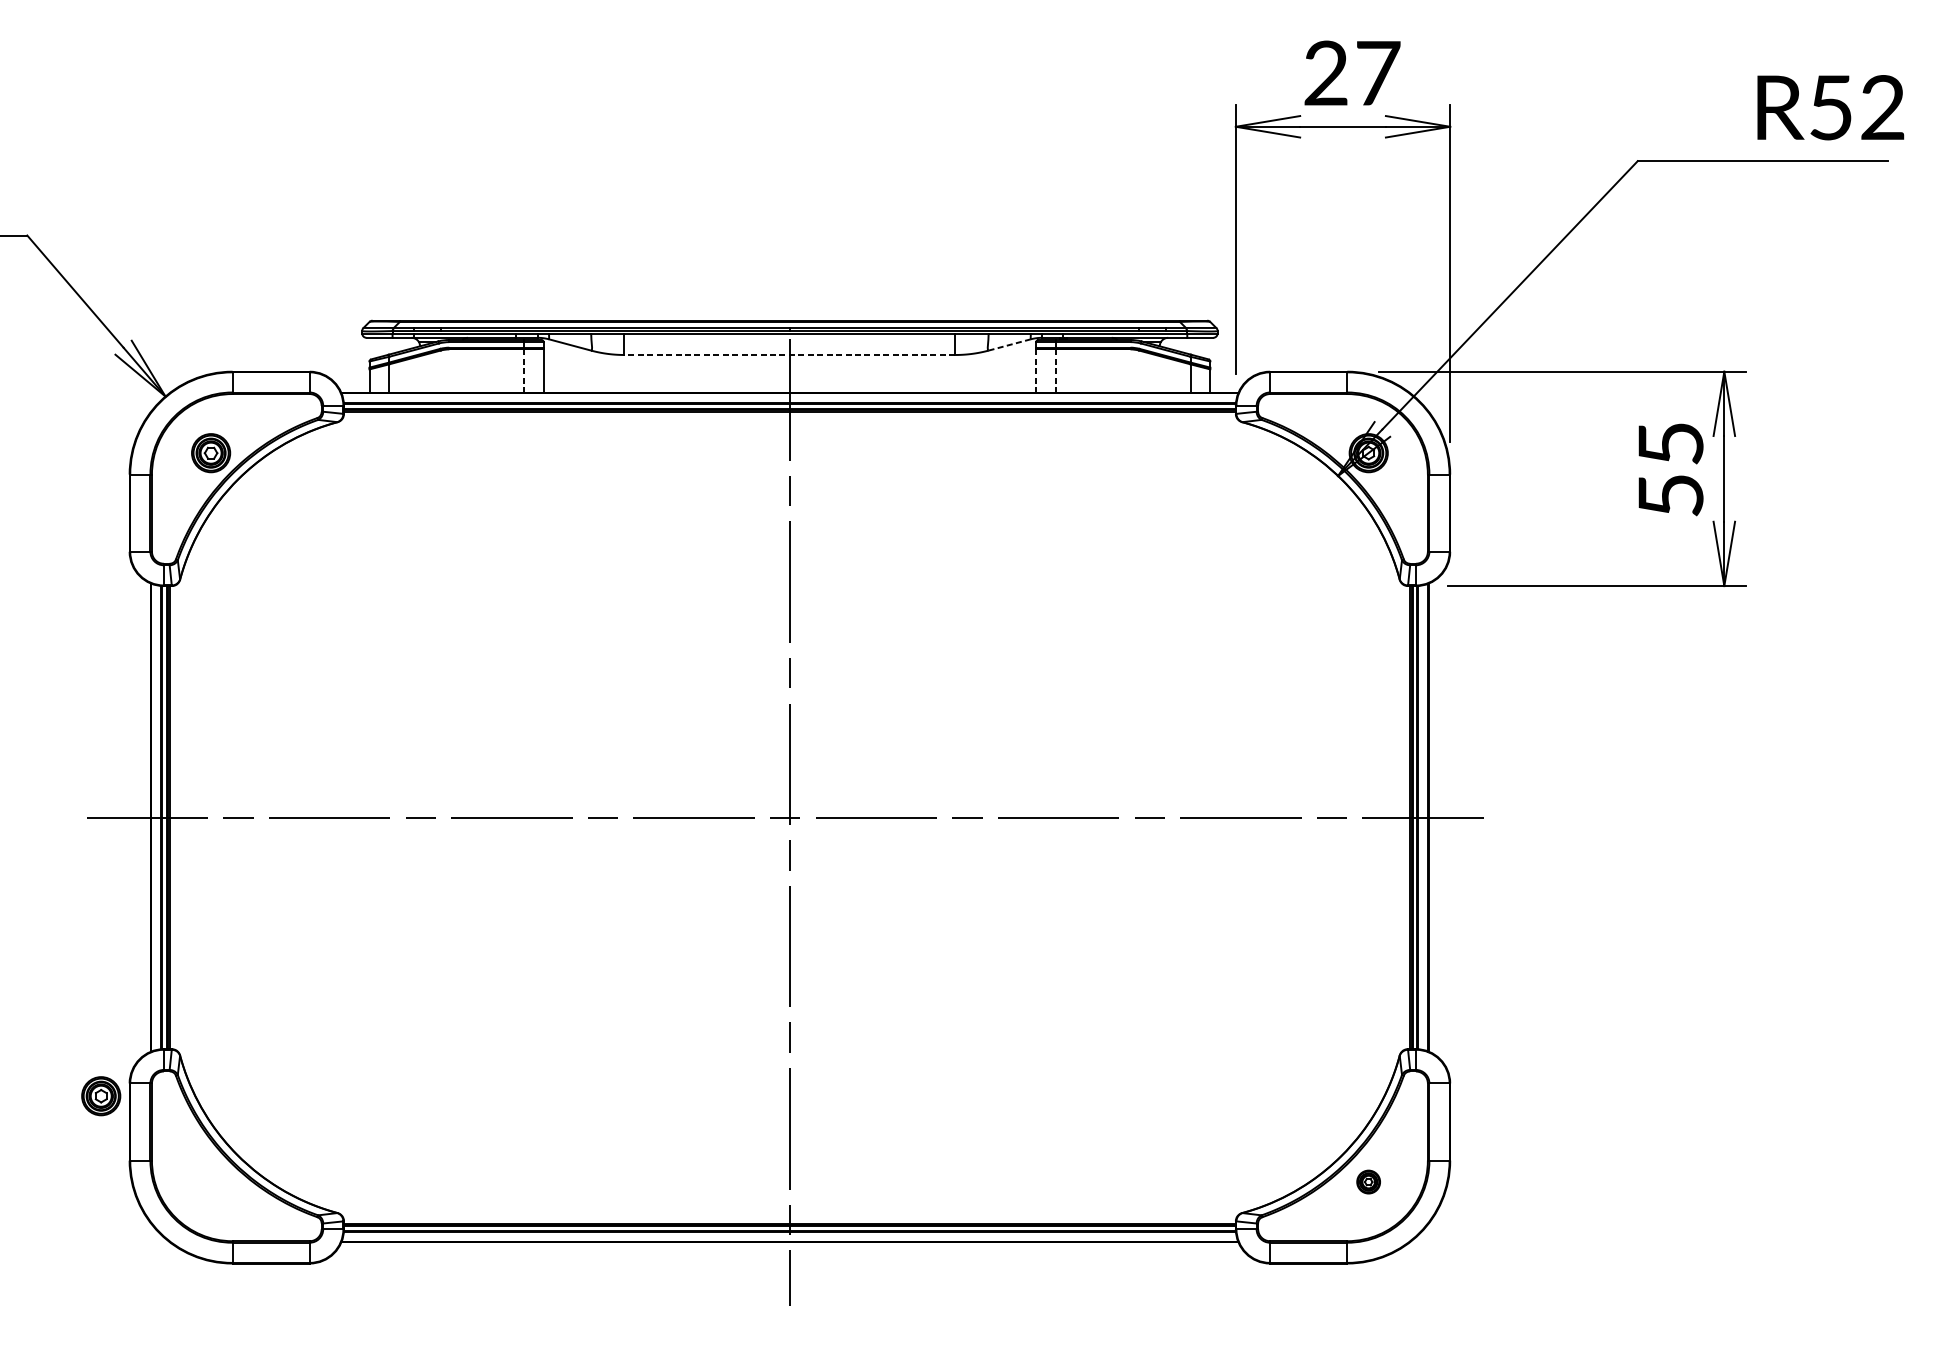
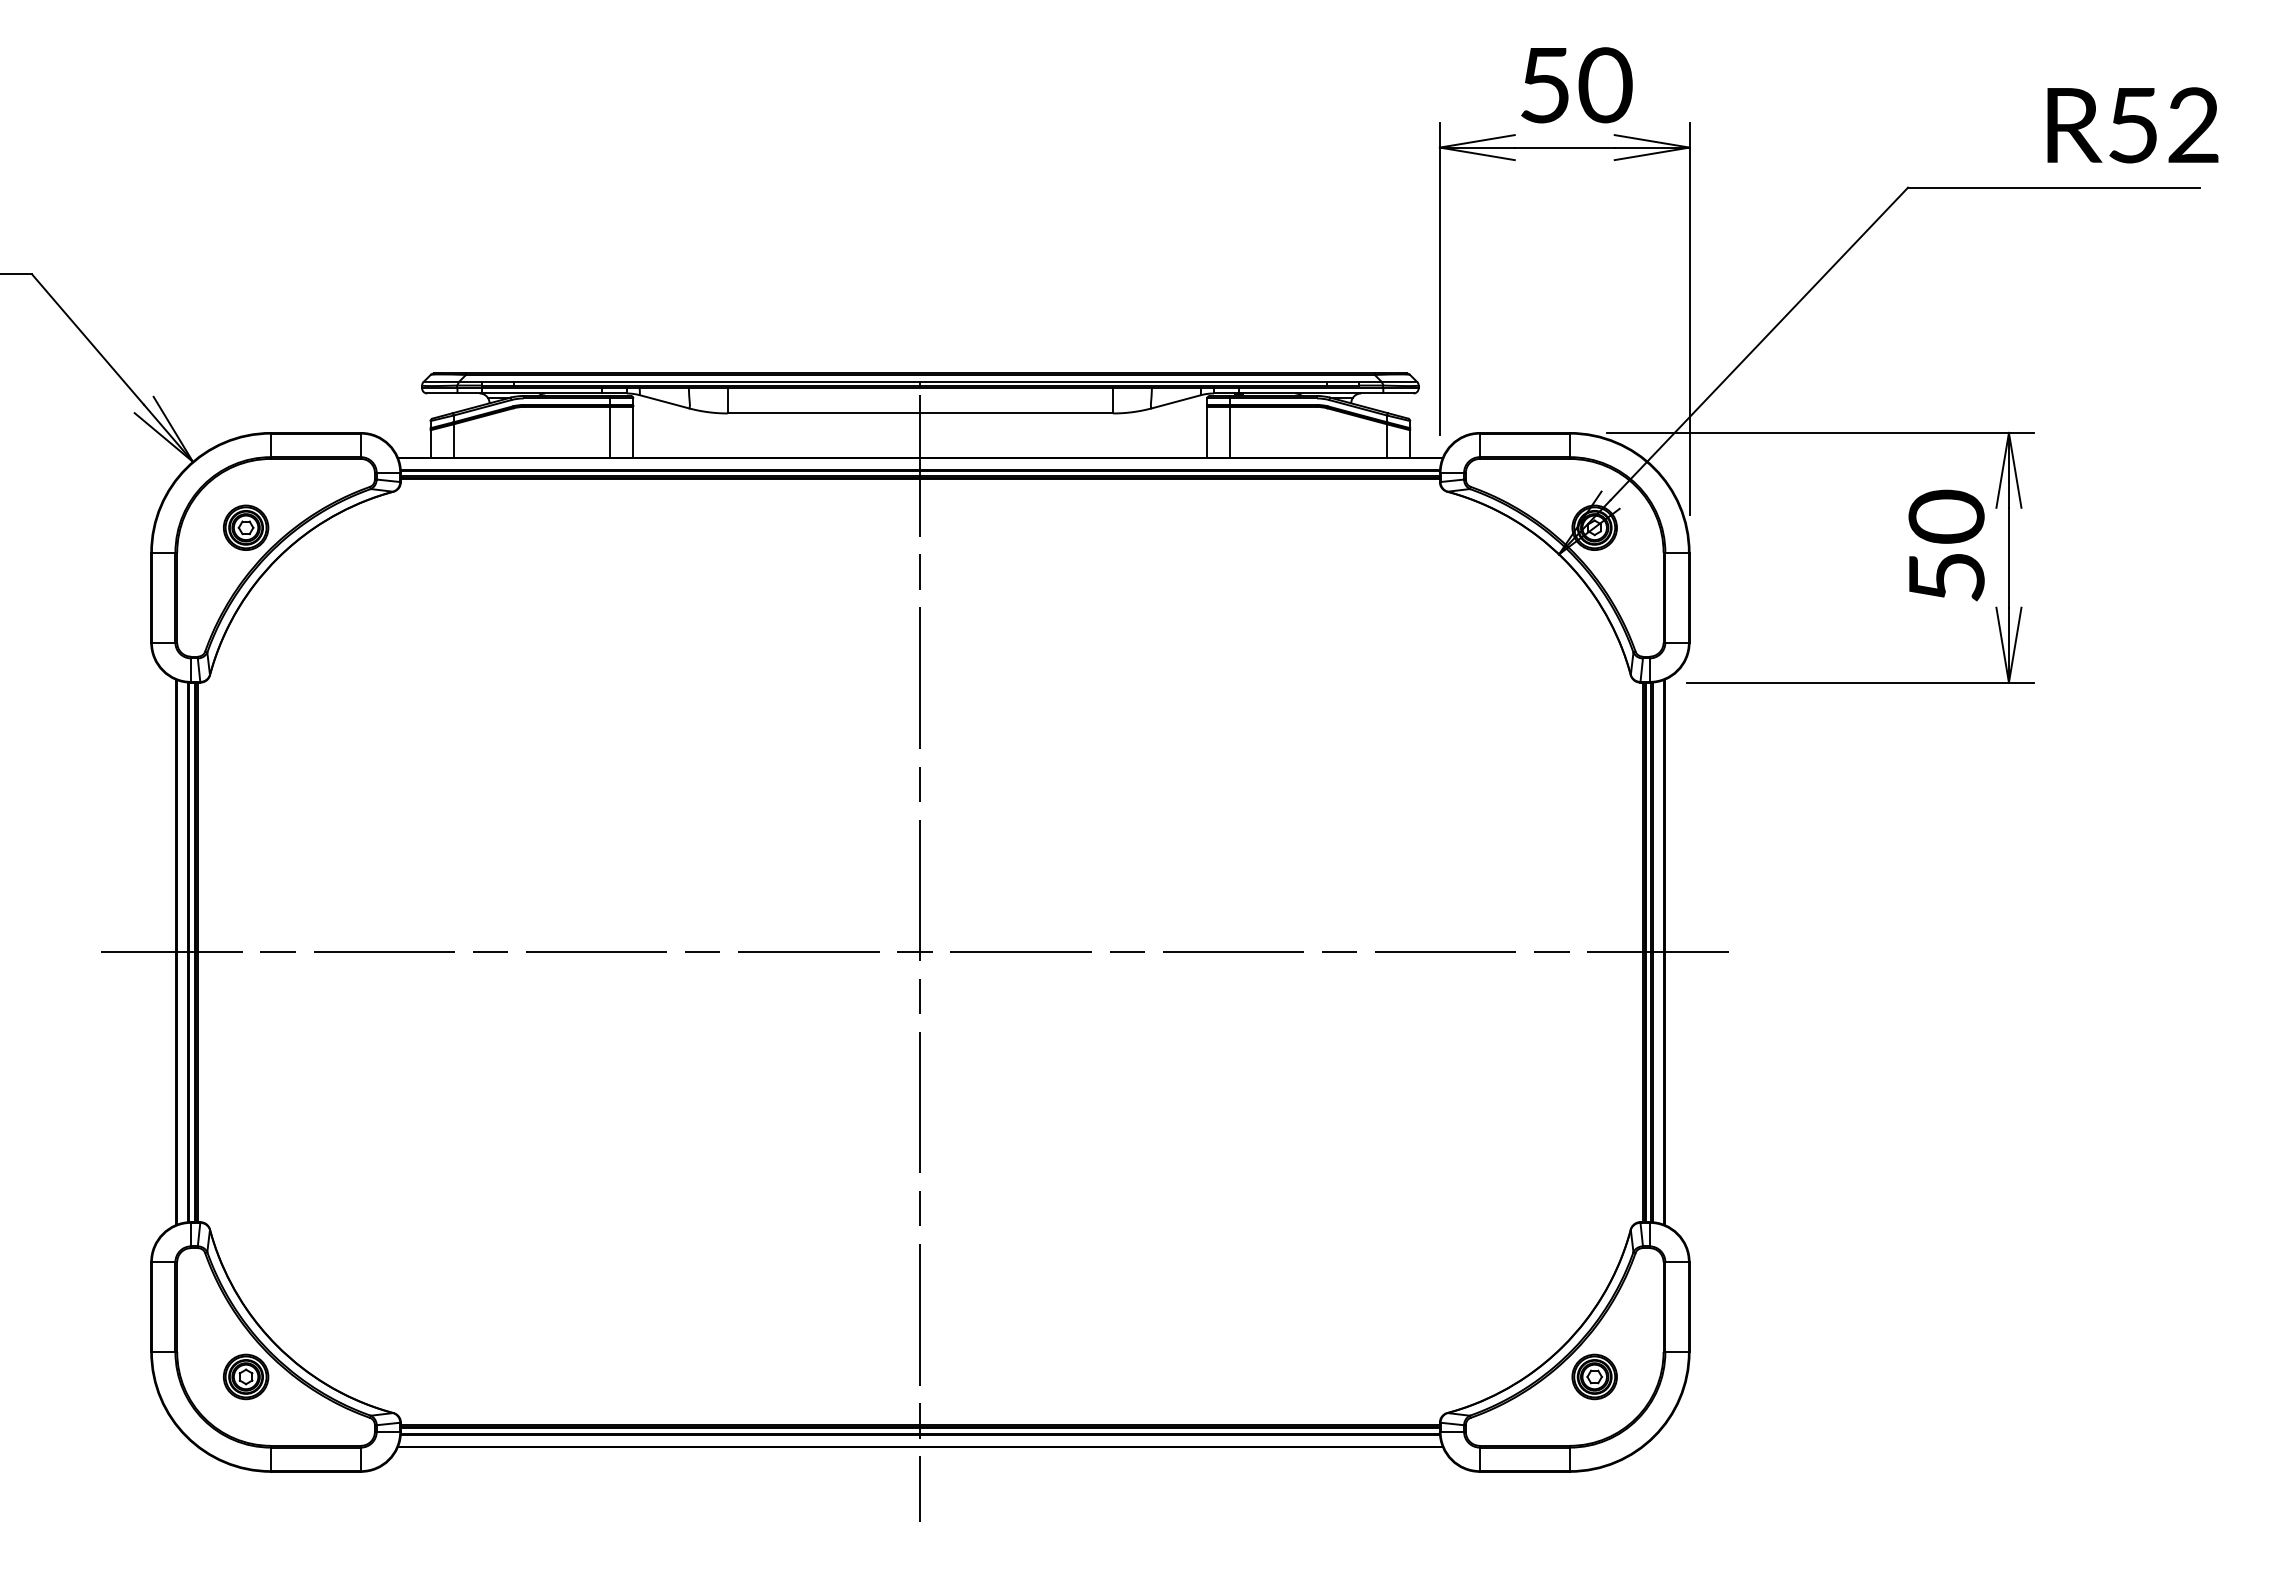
text: (1353, 73) -> (1576, 85), 27 -> 50
line: (1009, 344) -> (1176, 401), dashed -> solid
line: (790, 355) -> (920, 413), dashed -> solid
line: (523, 370) -> (610, 431), dashed -> solid
line: (1036, 370) -> (1207, 431), dashed -> solid
line: (1056, 370) -> (1230, 431), dashed -> solid
text: (1670, 443) -> (1946, 516), 55 -> 50
part: (101, 1095) -> (246, 1376), moved
part: (1368, 1181) -> (1594, 1376), size x1.67

